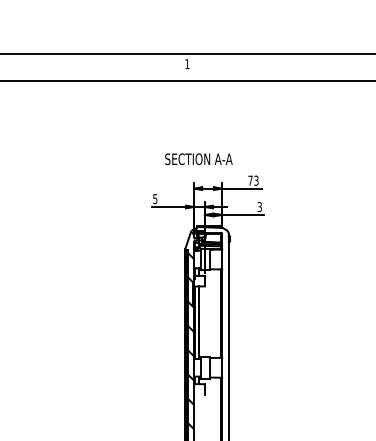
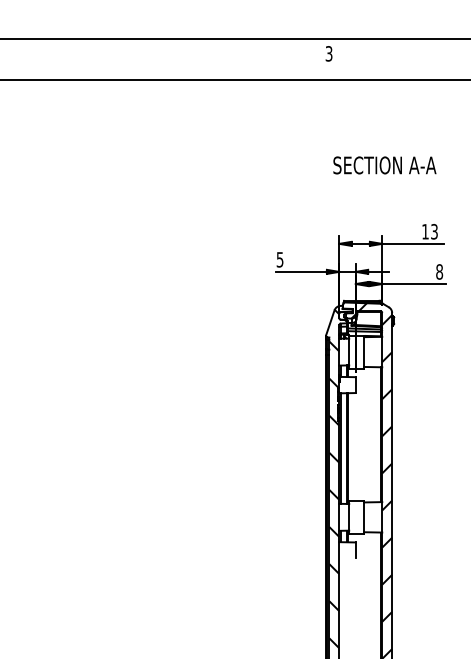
text: (187, 64) -> (329, 54), 1 -> 3
text: (198, 159) -> (384, 165), moved
text: (250, 180) -> (425, 231), 73 -> 13
text: (259, 207) -> (439, 272), 3 -> 8
hatch: (215, 331) -> (371, 461), added

